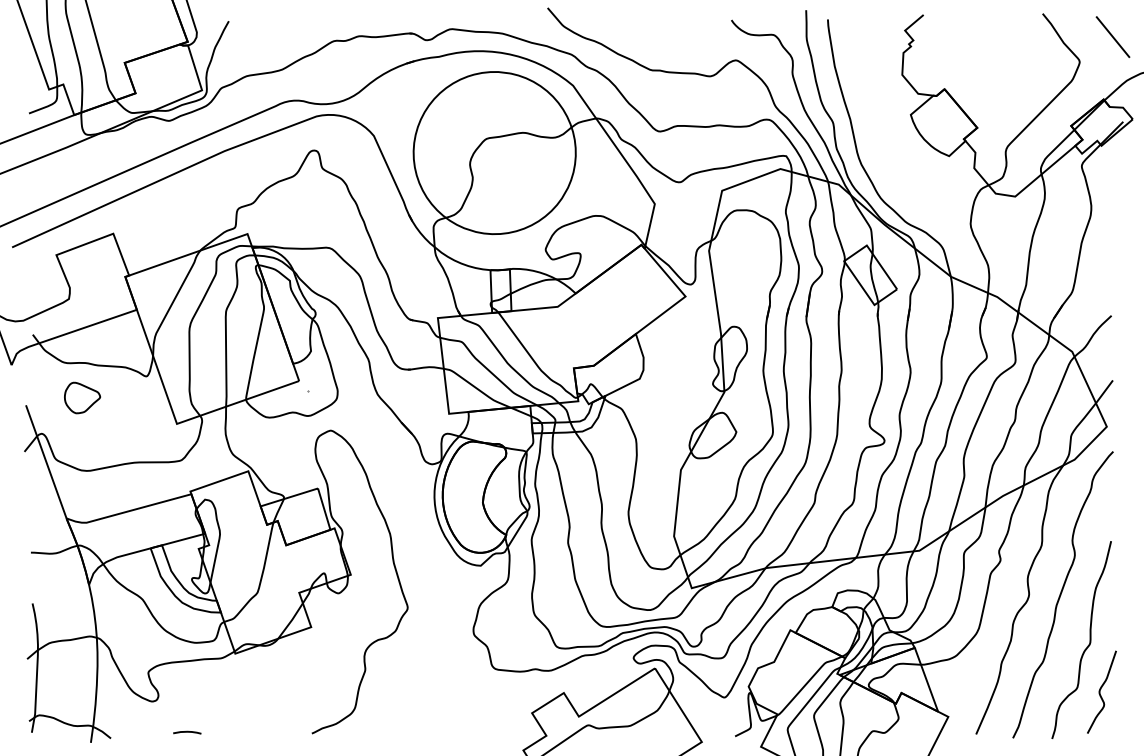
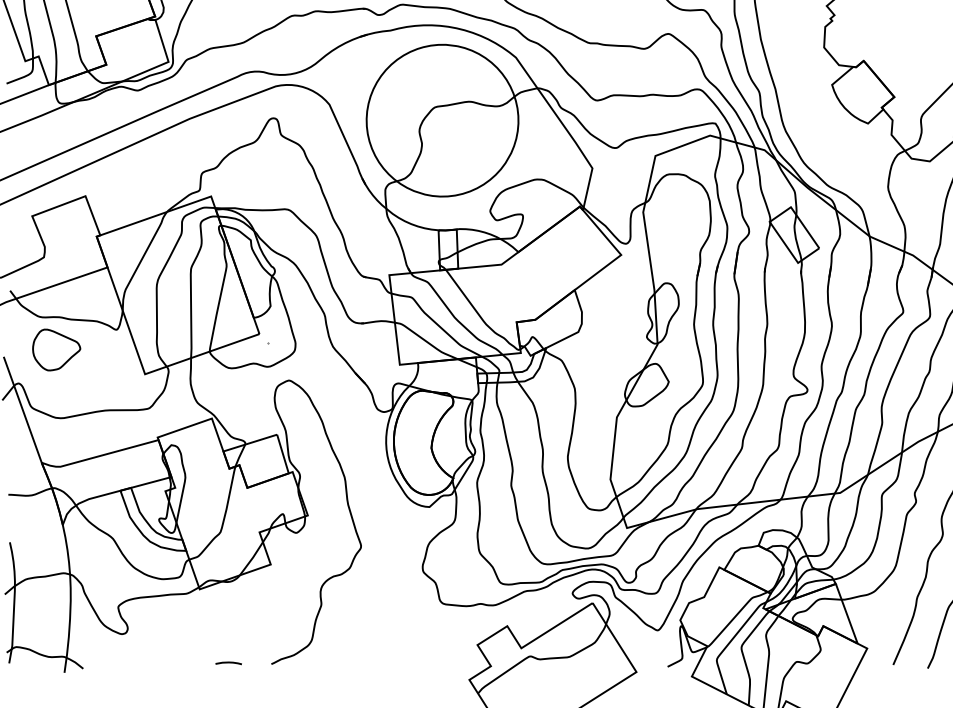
part: (82, 397) -> (56, 349), size x1.43
curve: (187, 732) -> (228, 663), moved

